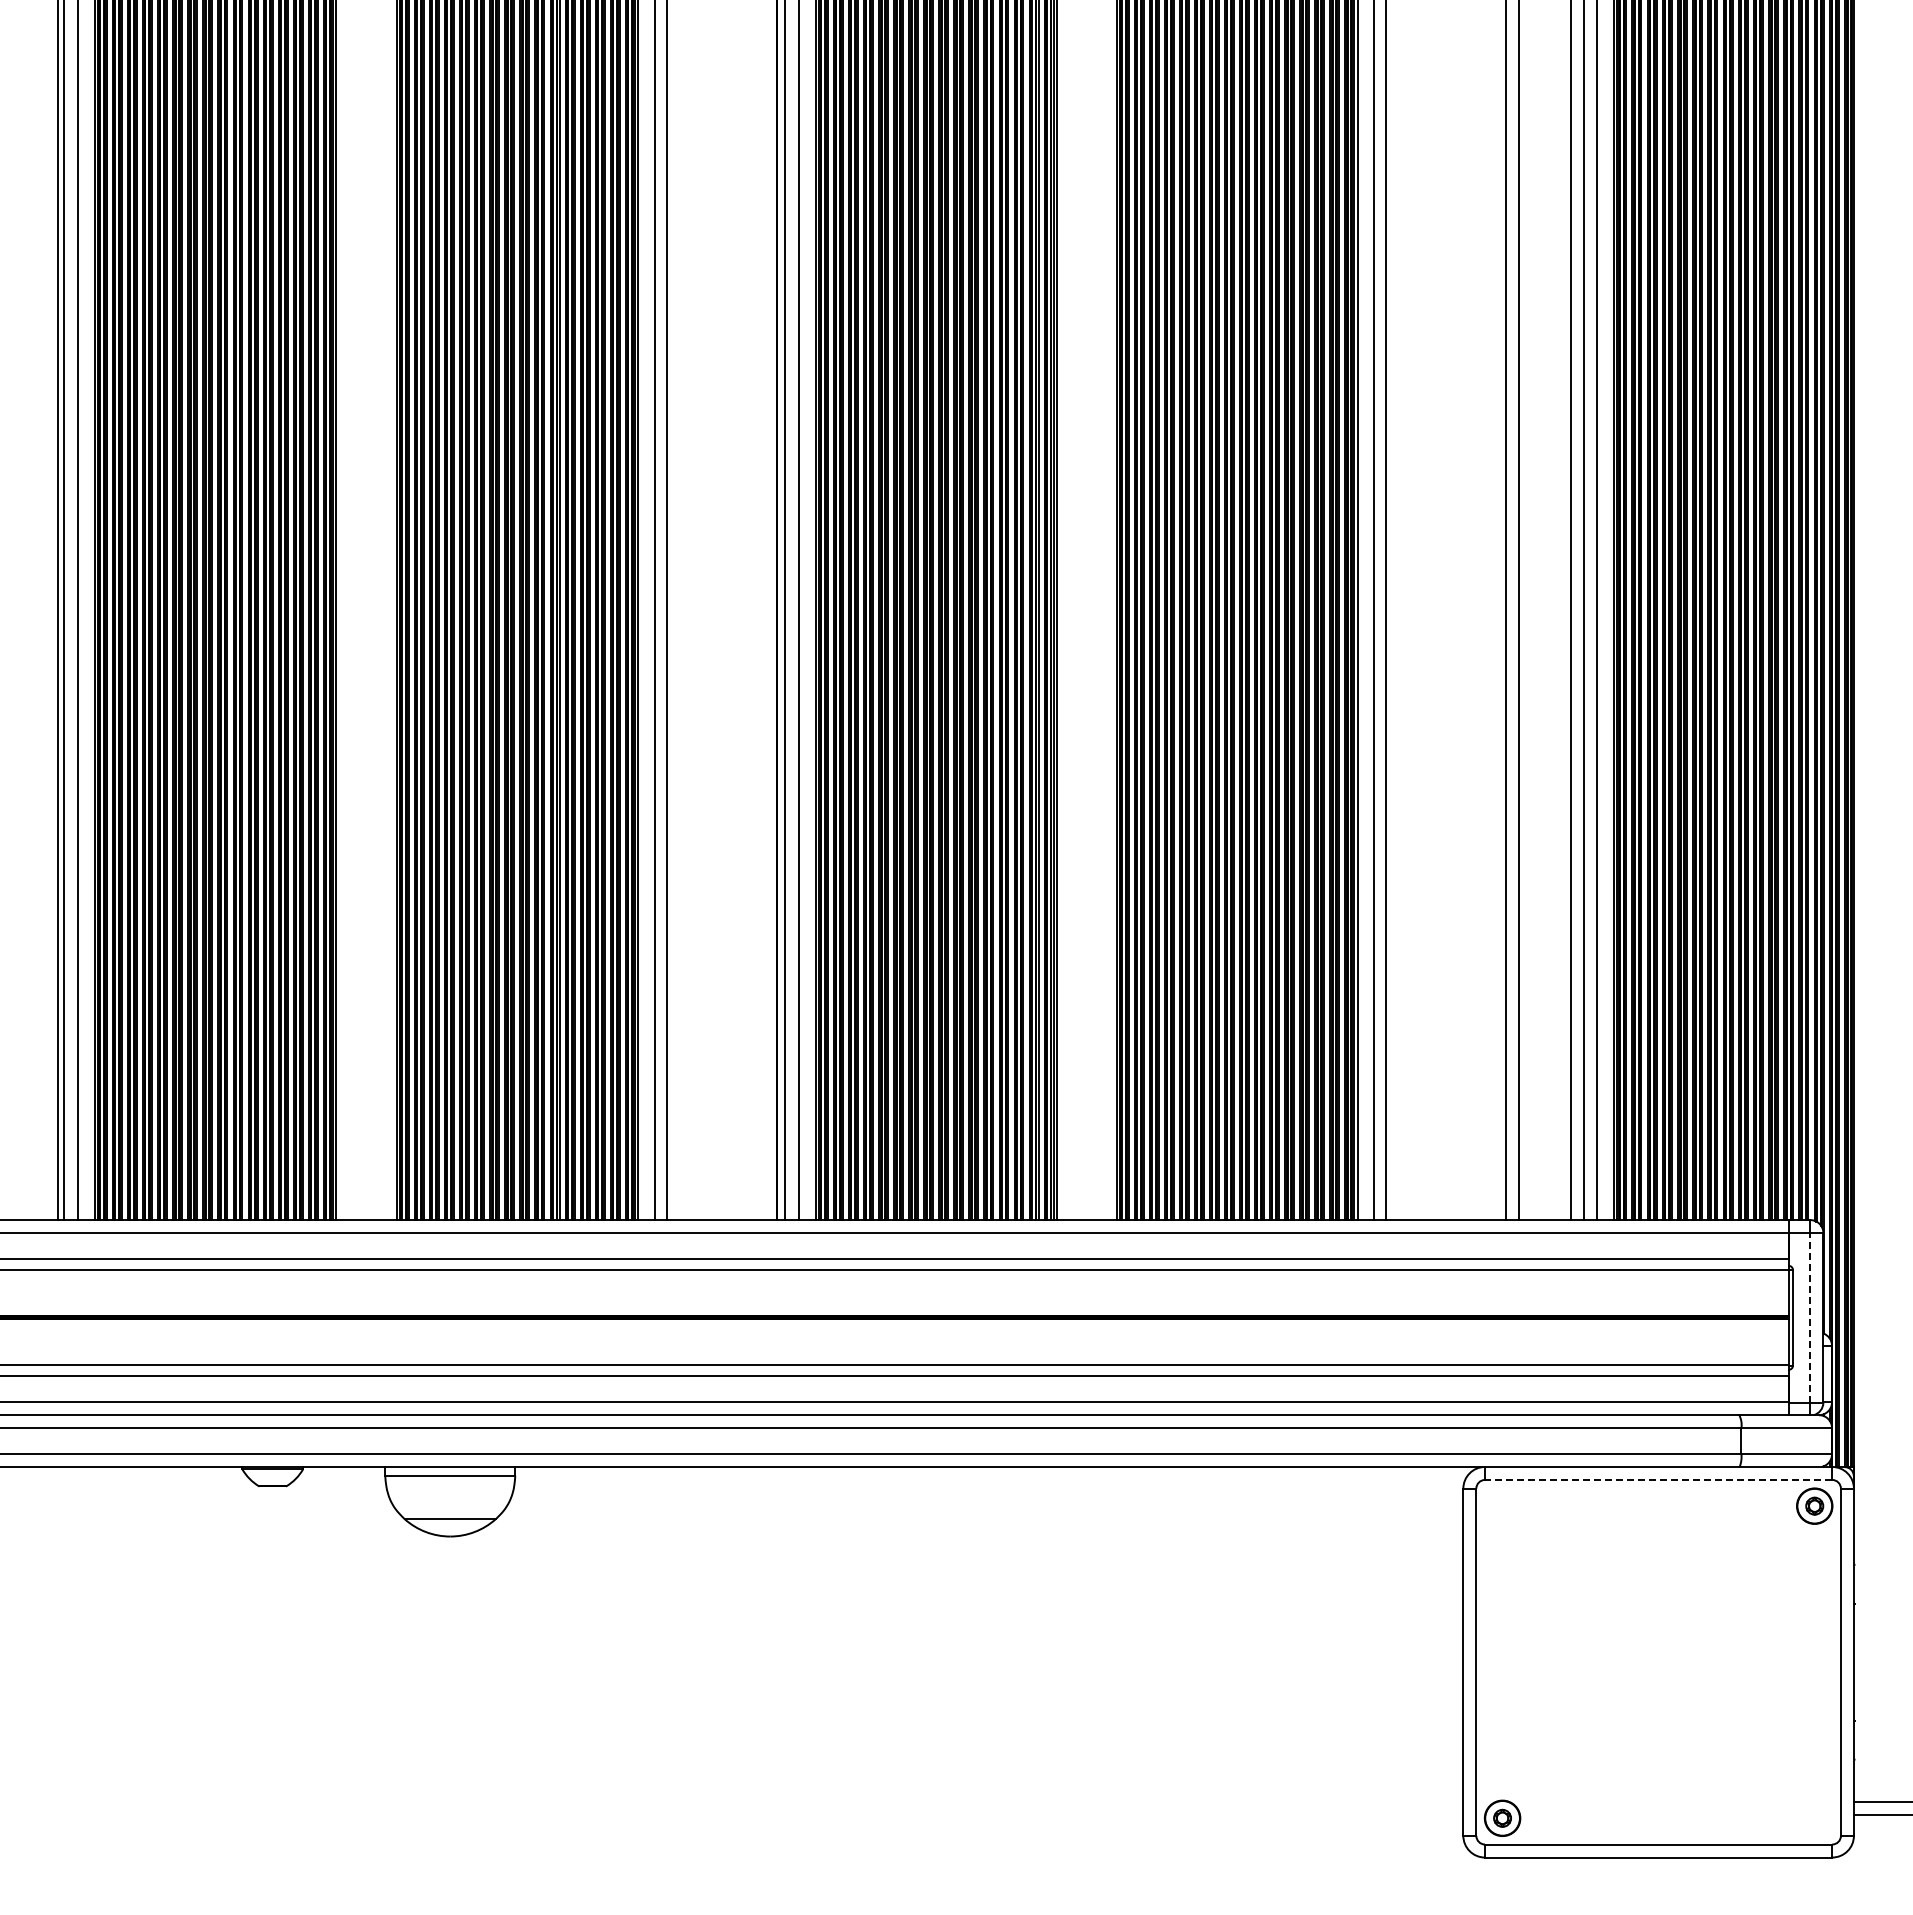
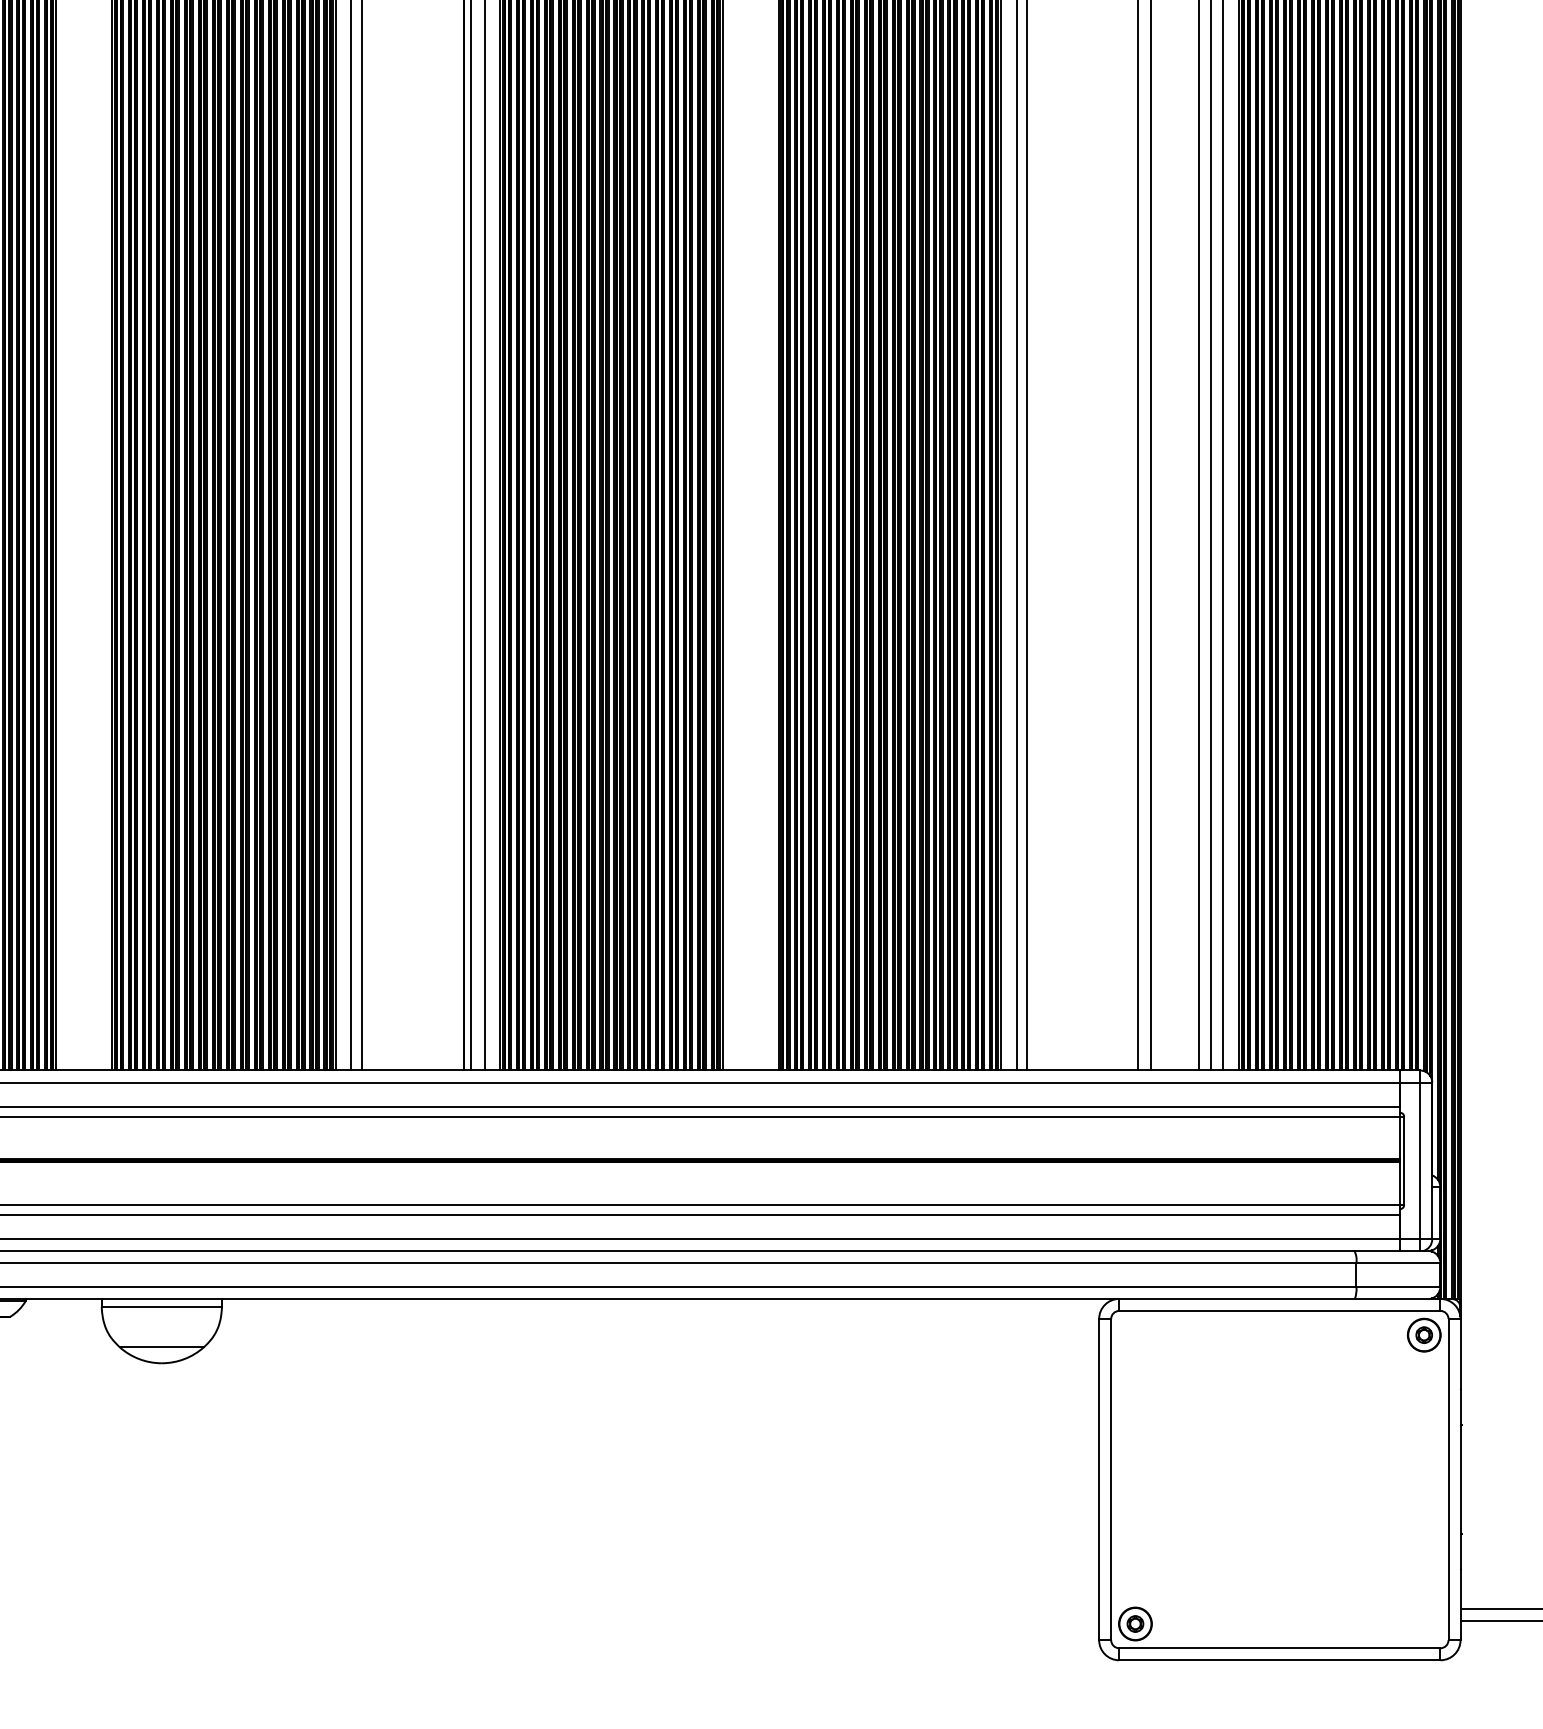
line: (1810, 1317) -> (1420, 1160), dashed -> solid
line: (1658, 1479) -> (1279, 1310), dashed -> solid

